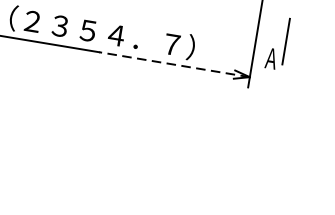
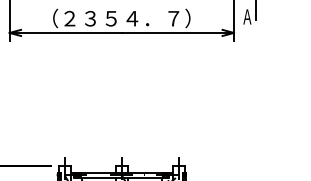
line: (174, 64) -> (177, 32), dashed -> solid

